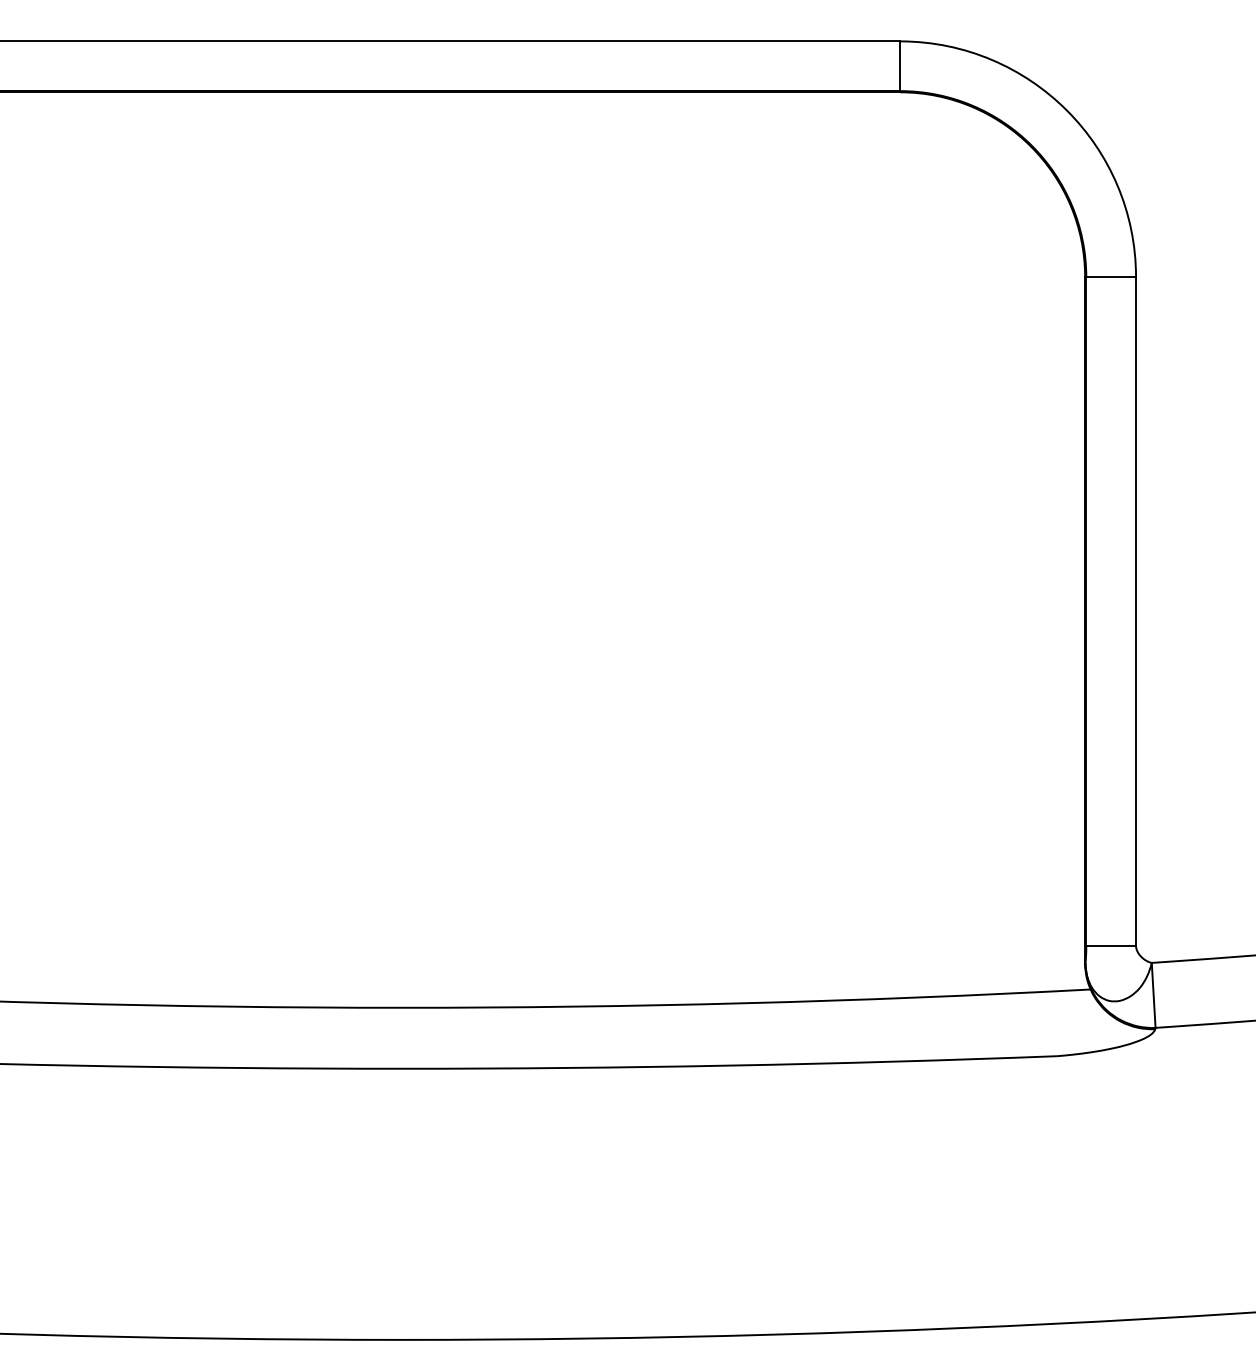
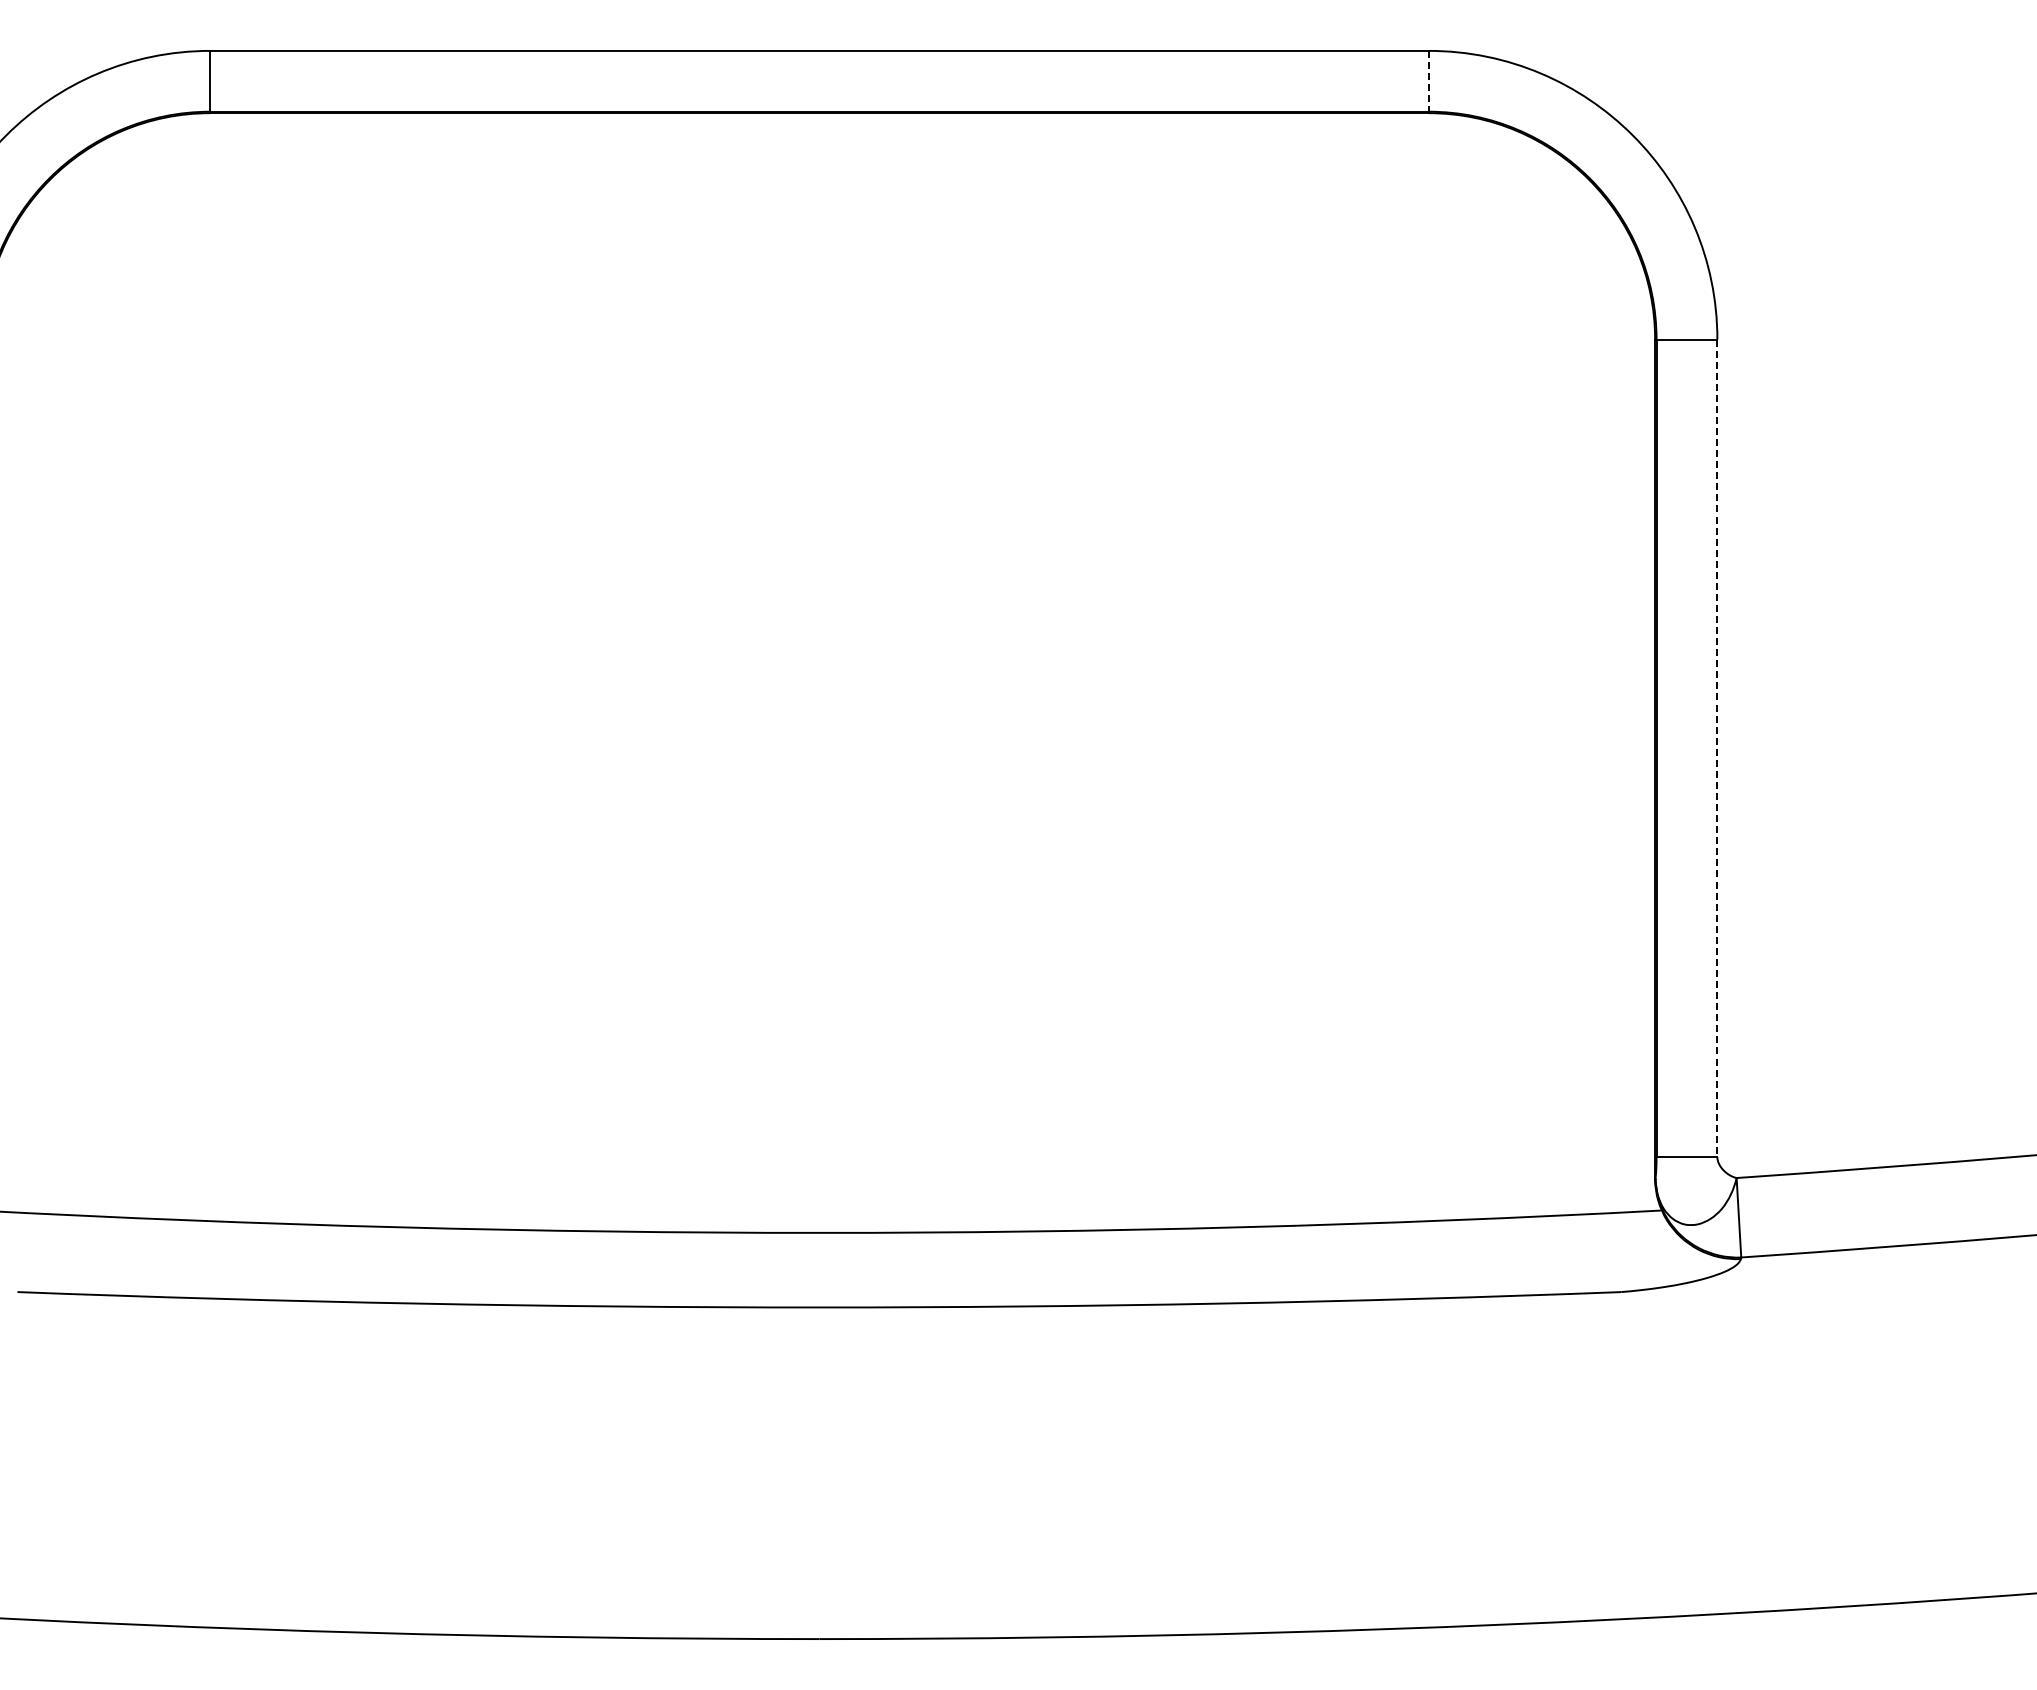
line: (899, 66) -> (1428, 81), solid -> dashed
line: (1136, 611) -> (1717, 748), solid -> dashed

